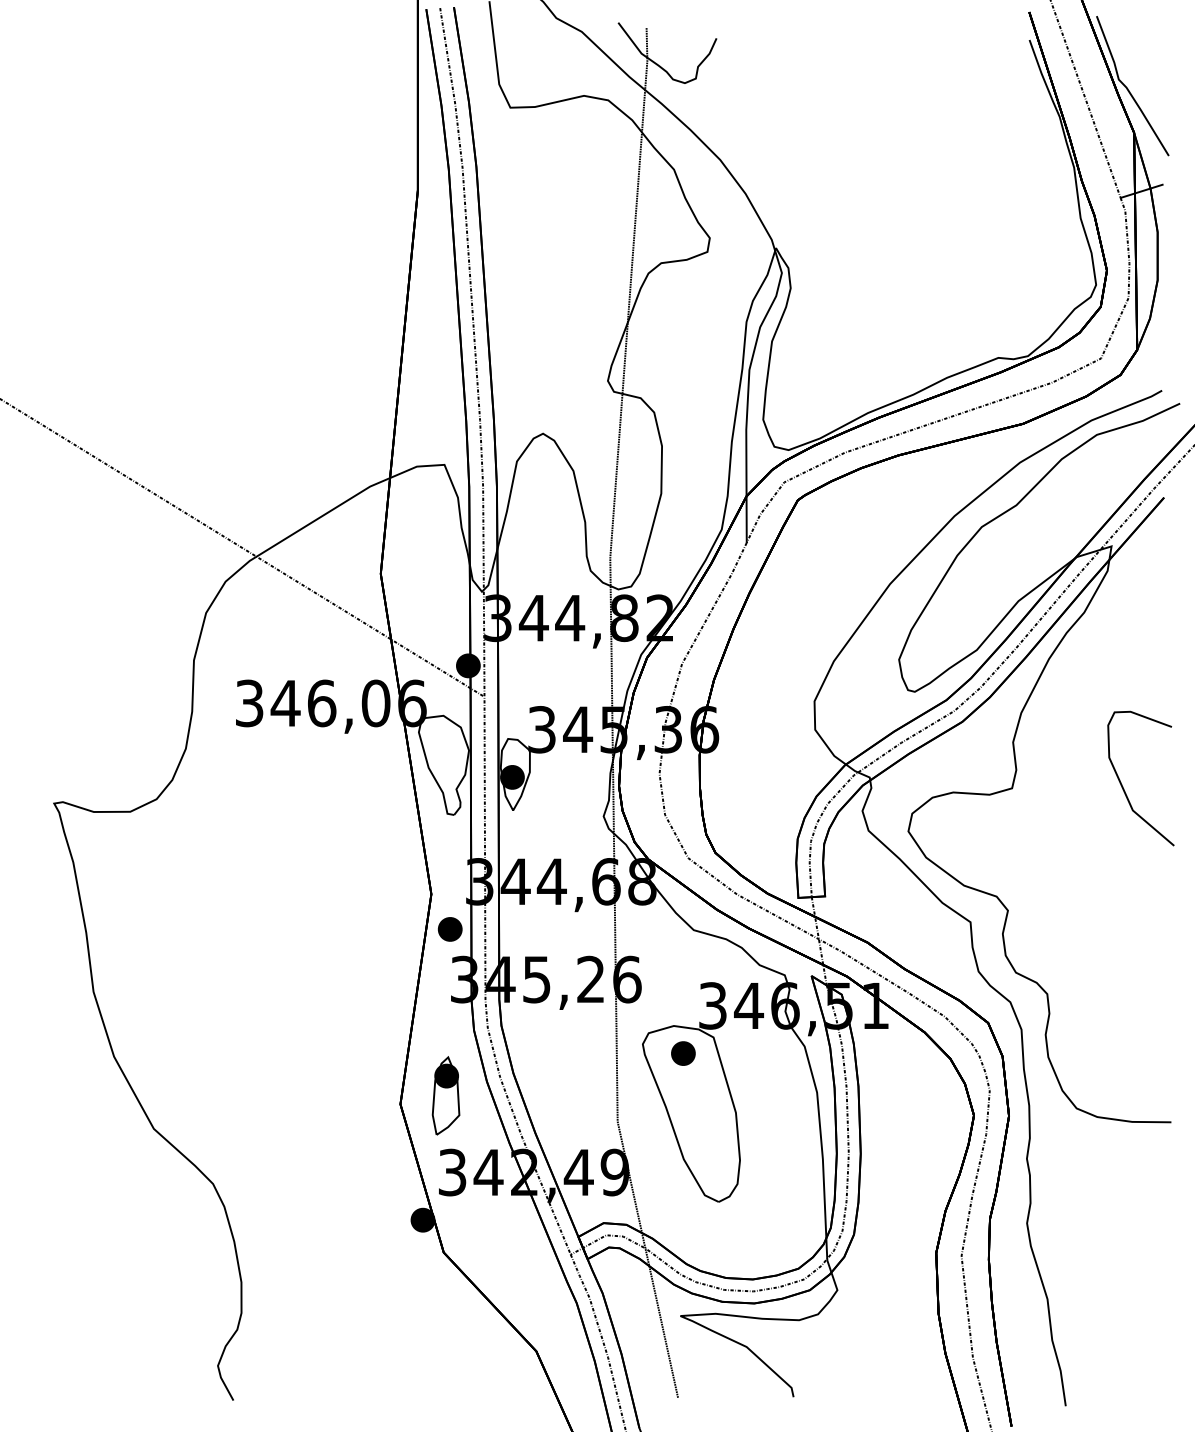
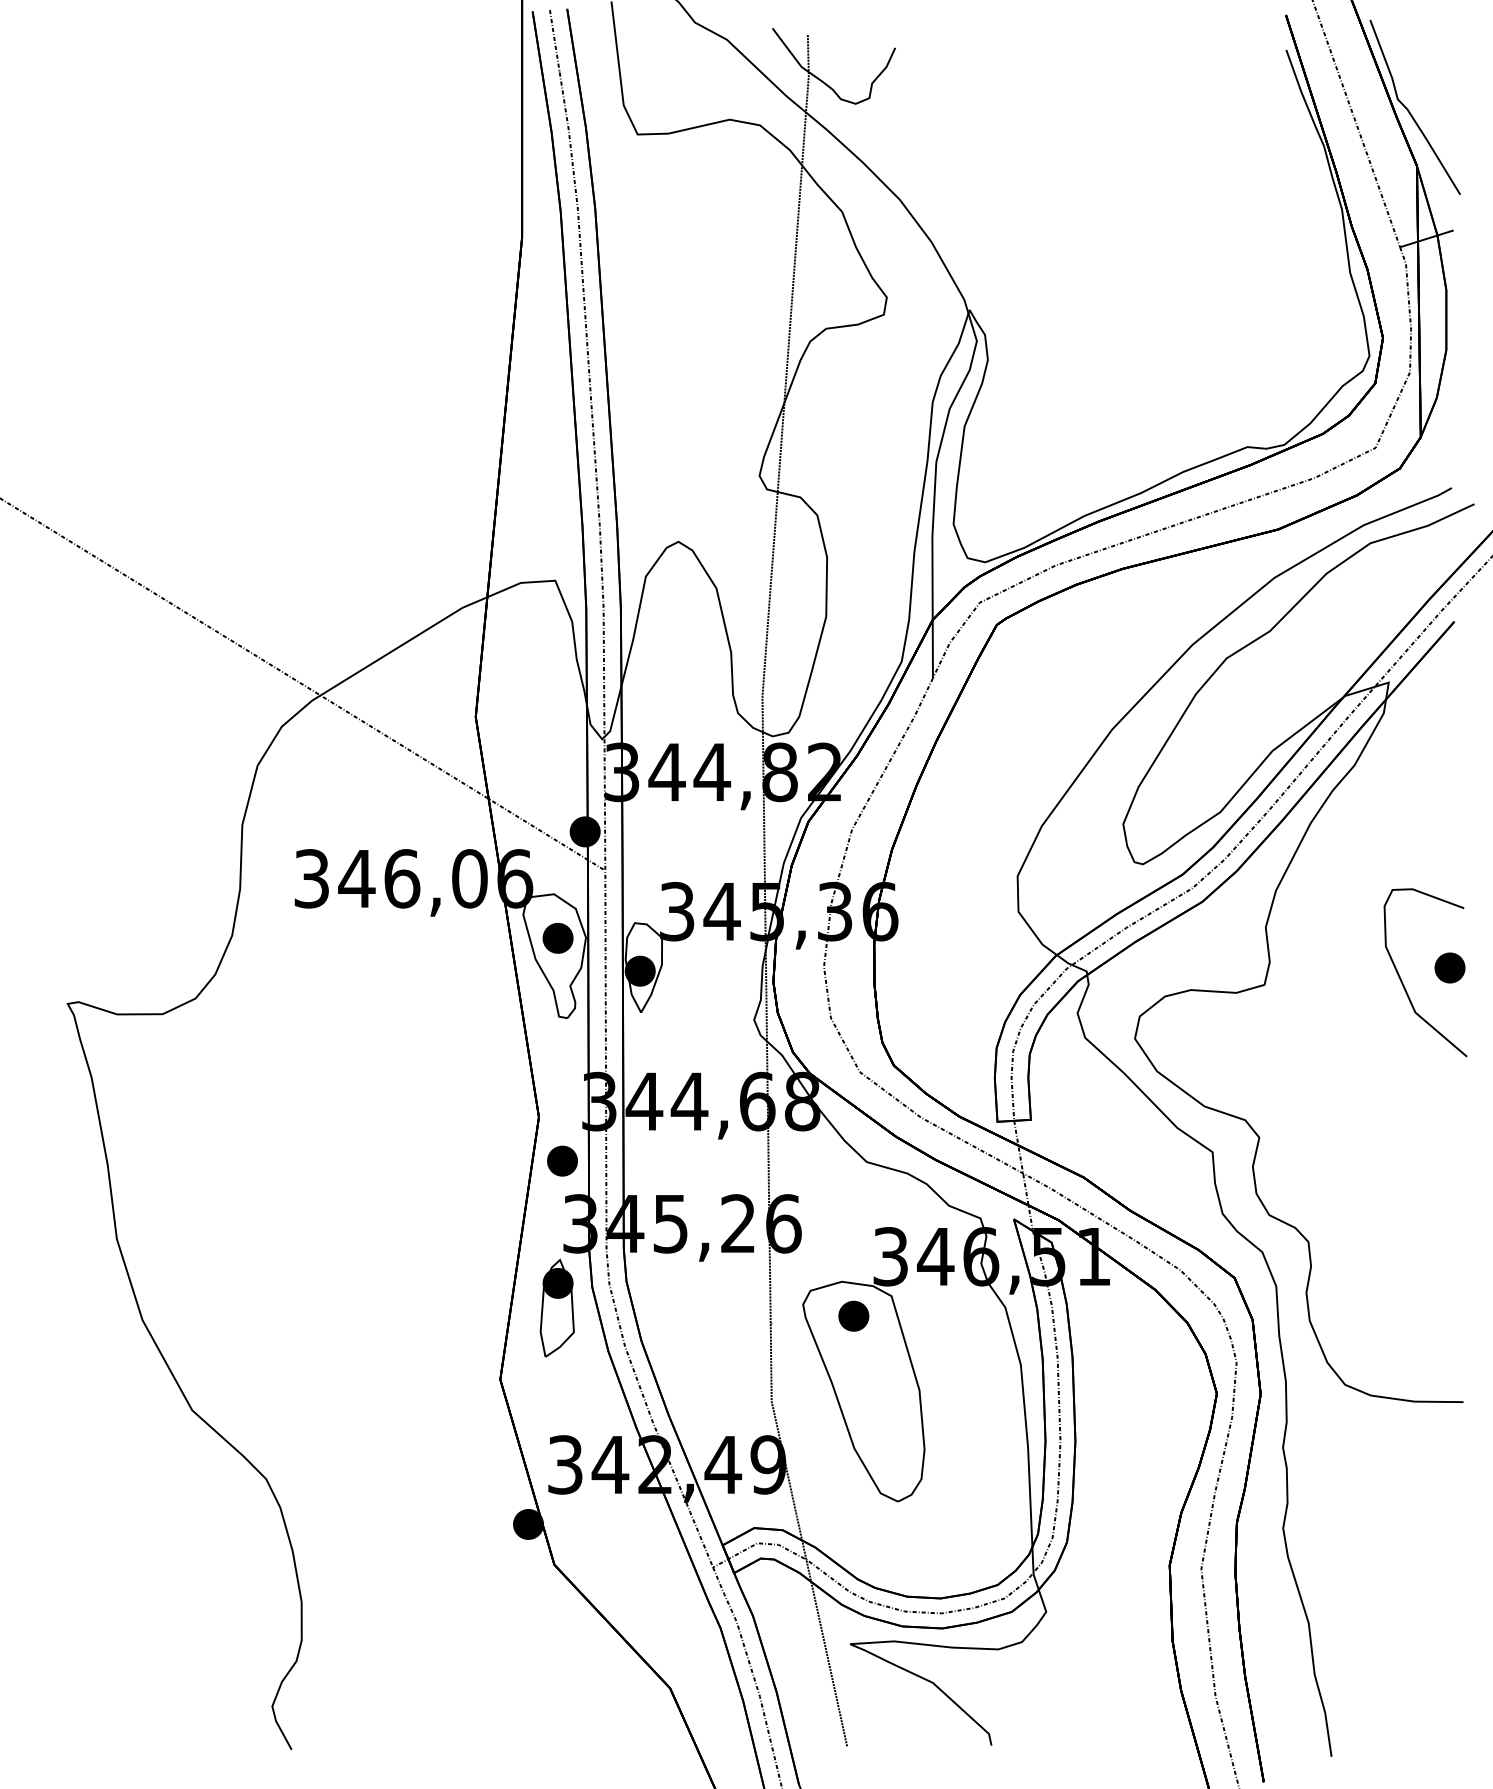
part: (446, 751) -> (557, 938), added
part: (1160, 774) -> (1449, 967), added
part: (445, 1095) -> (556, 1307), moved

